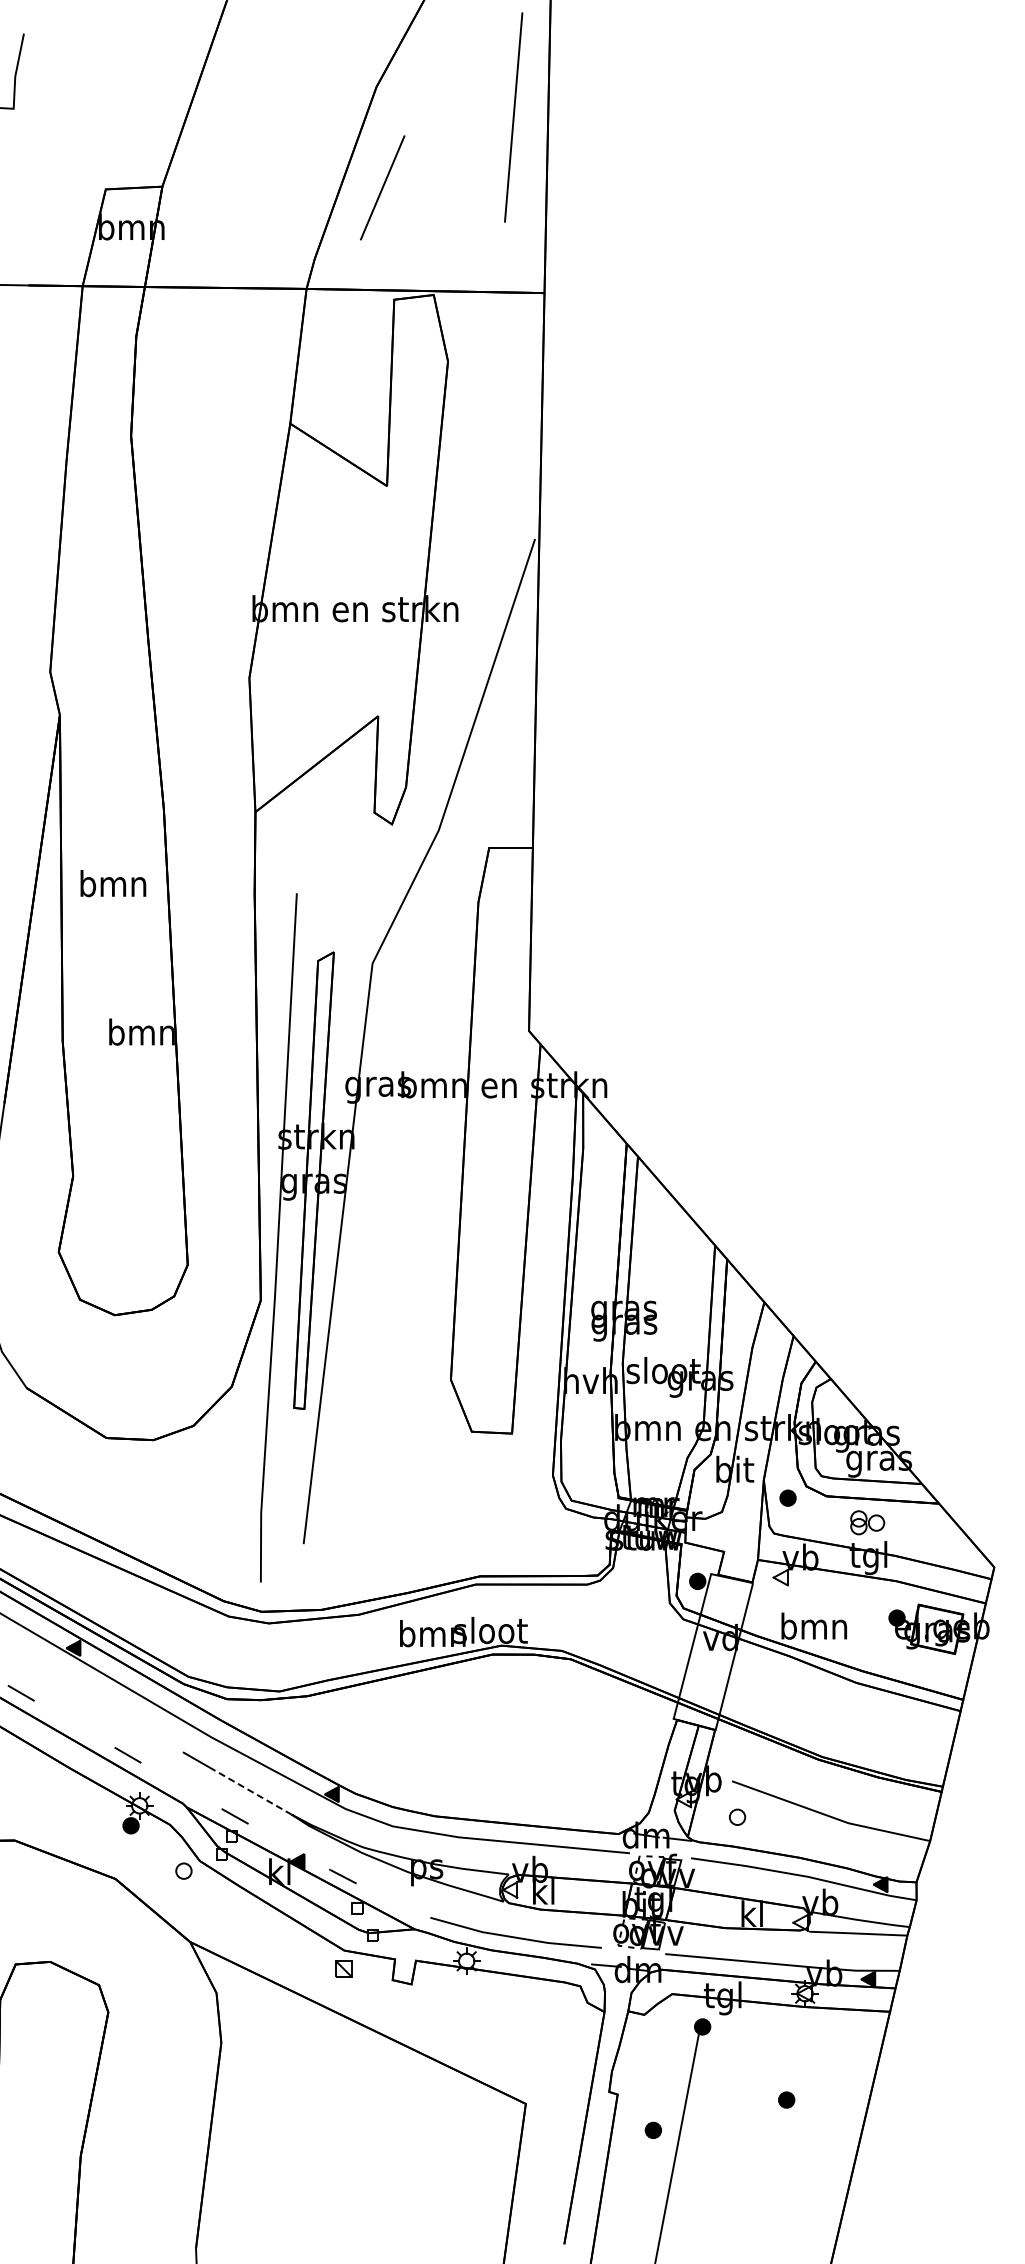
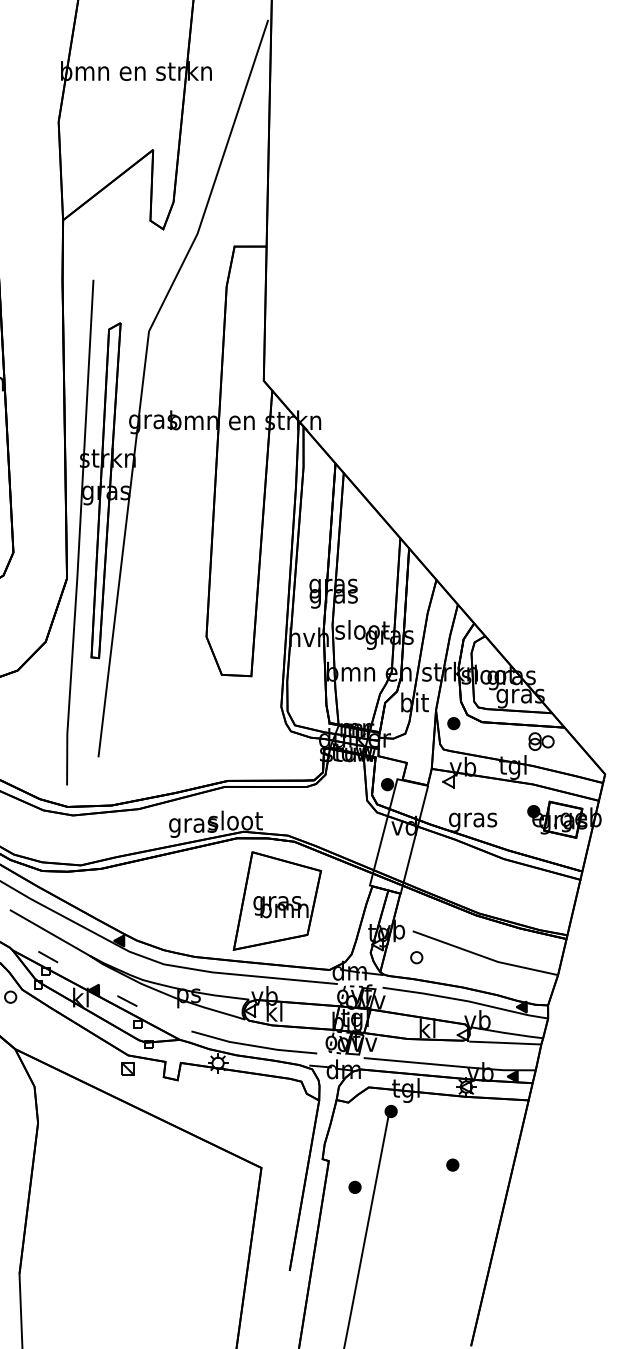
part: (867, 1522) -> (541, 741), moved
text: (814, 1628) -> (473, 819), bmn -> gras
text: (432, 1637) -> (192, 825), bmn -> gras
part: (547, 1739) -> (277, 900), added
line: (250, 1790) -> (59, 938), dashed -> solid

